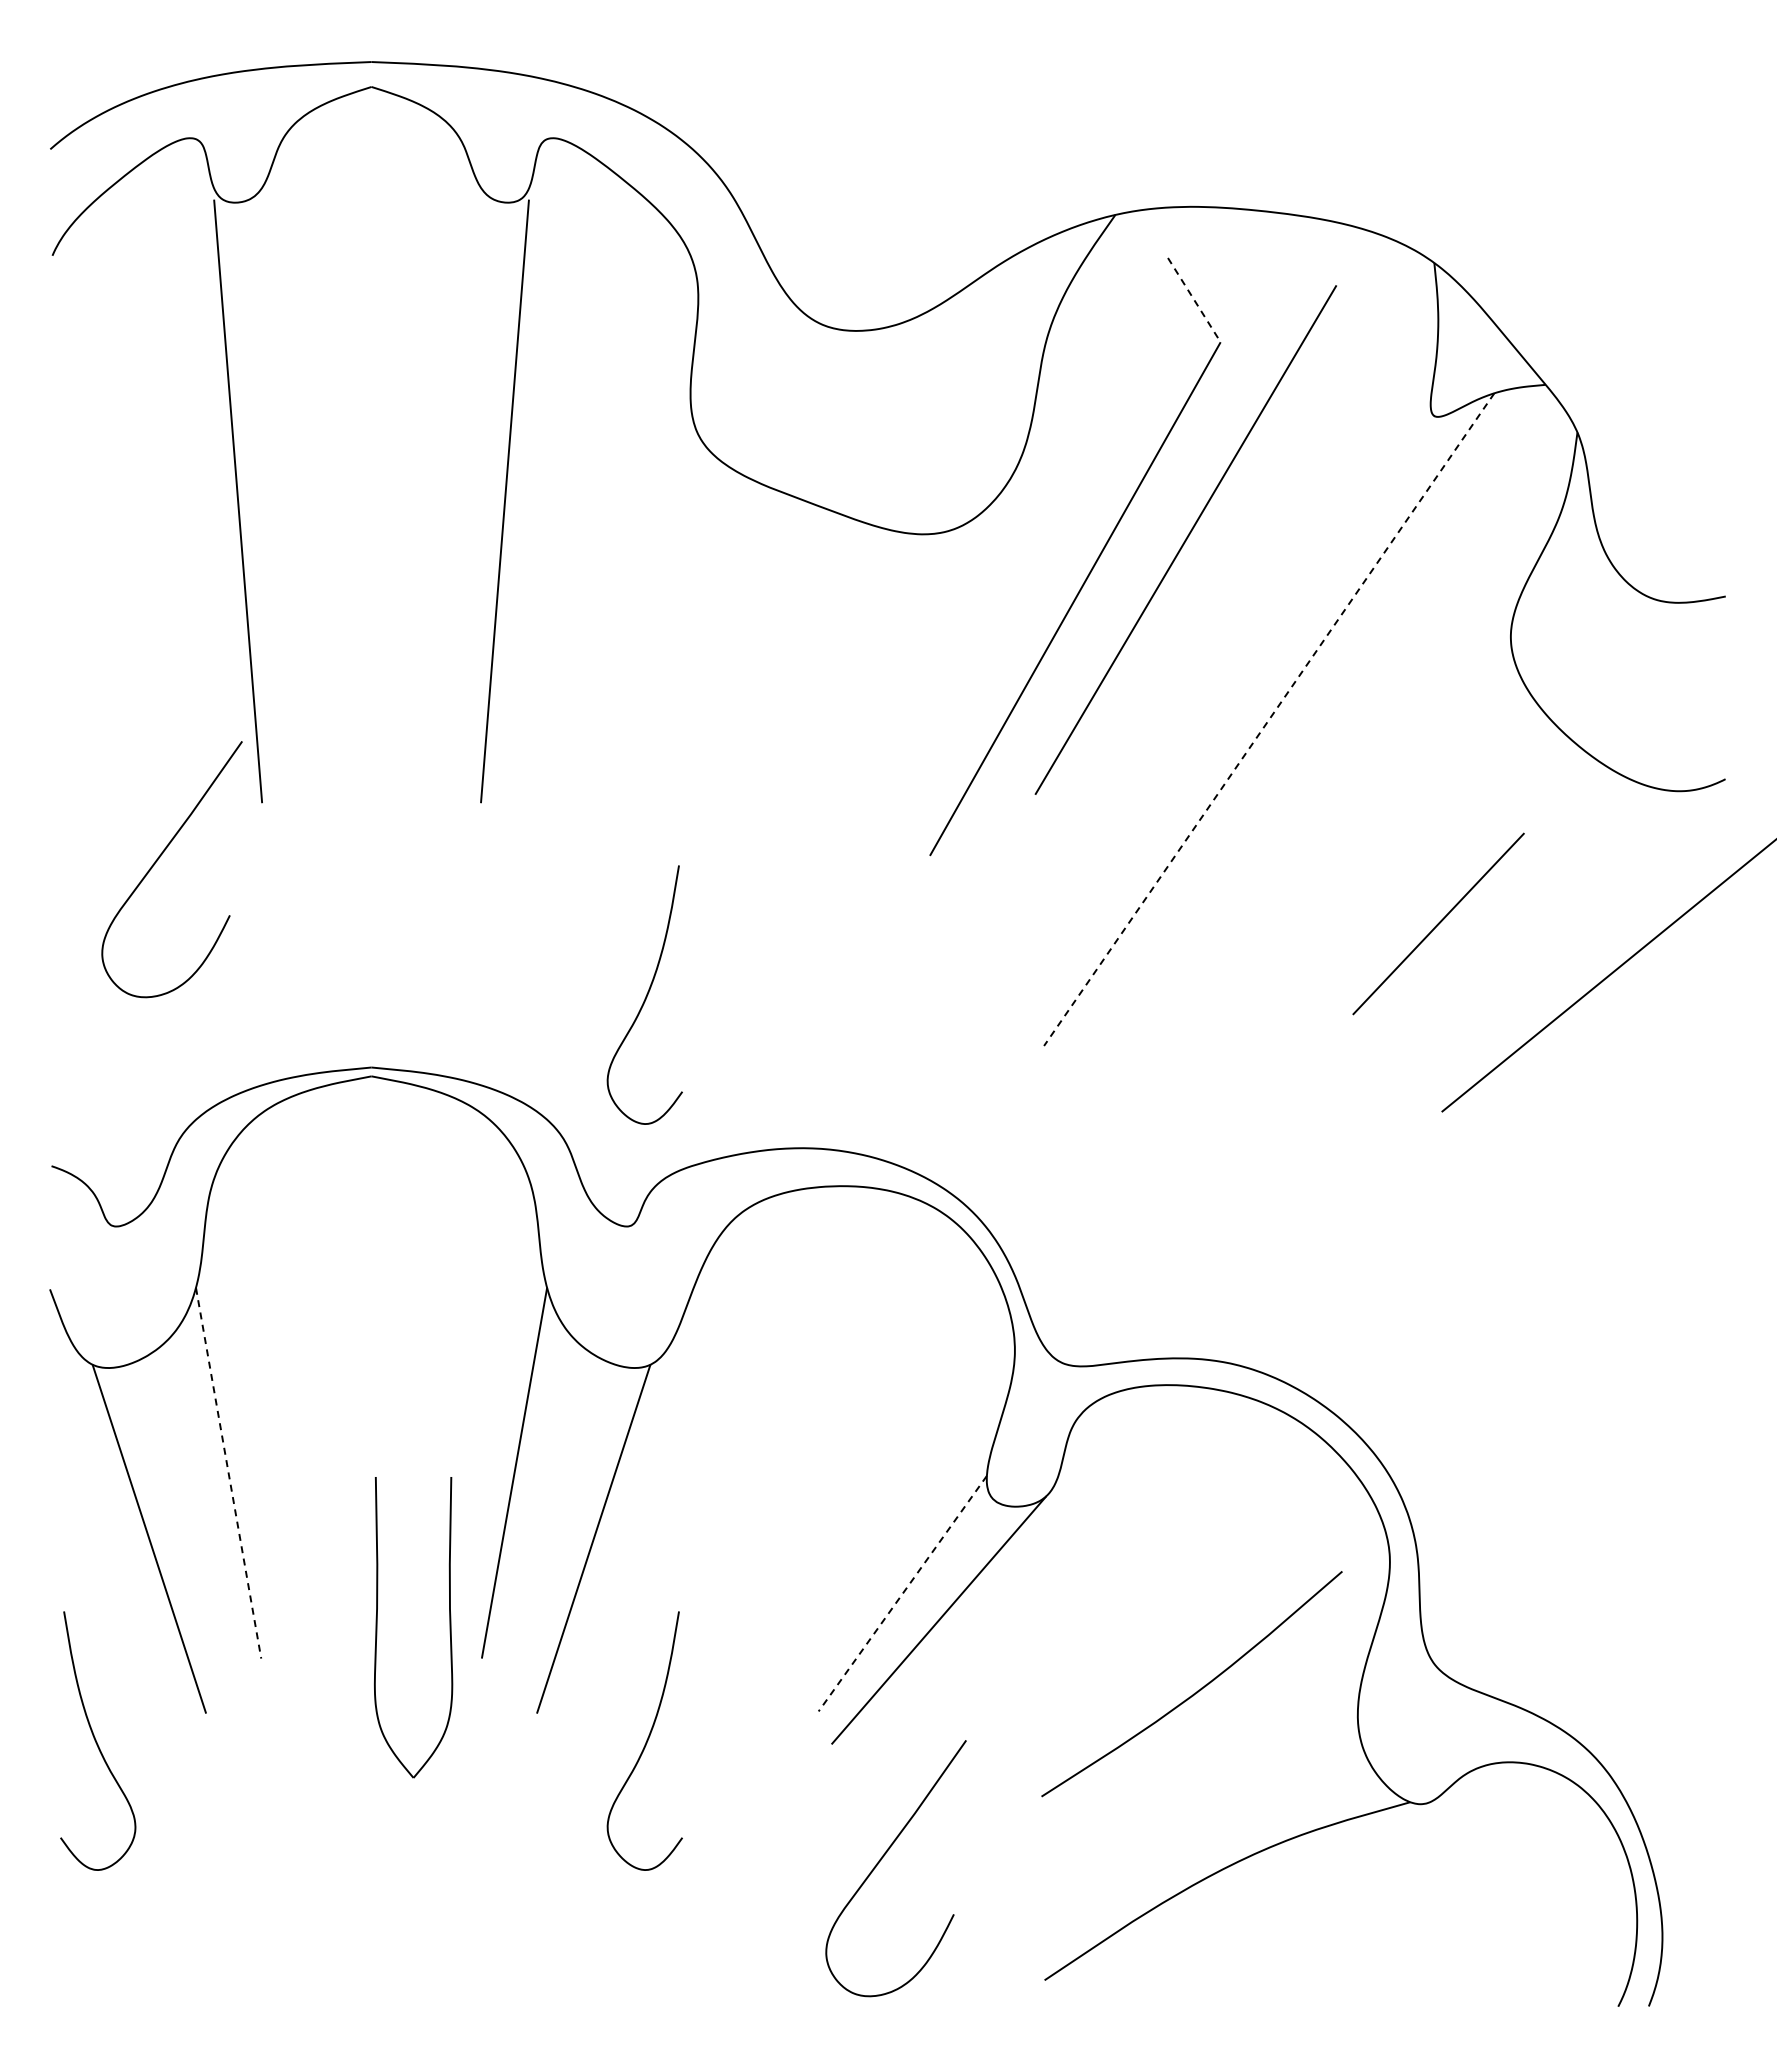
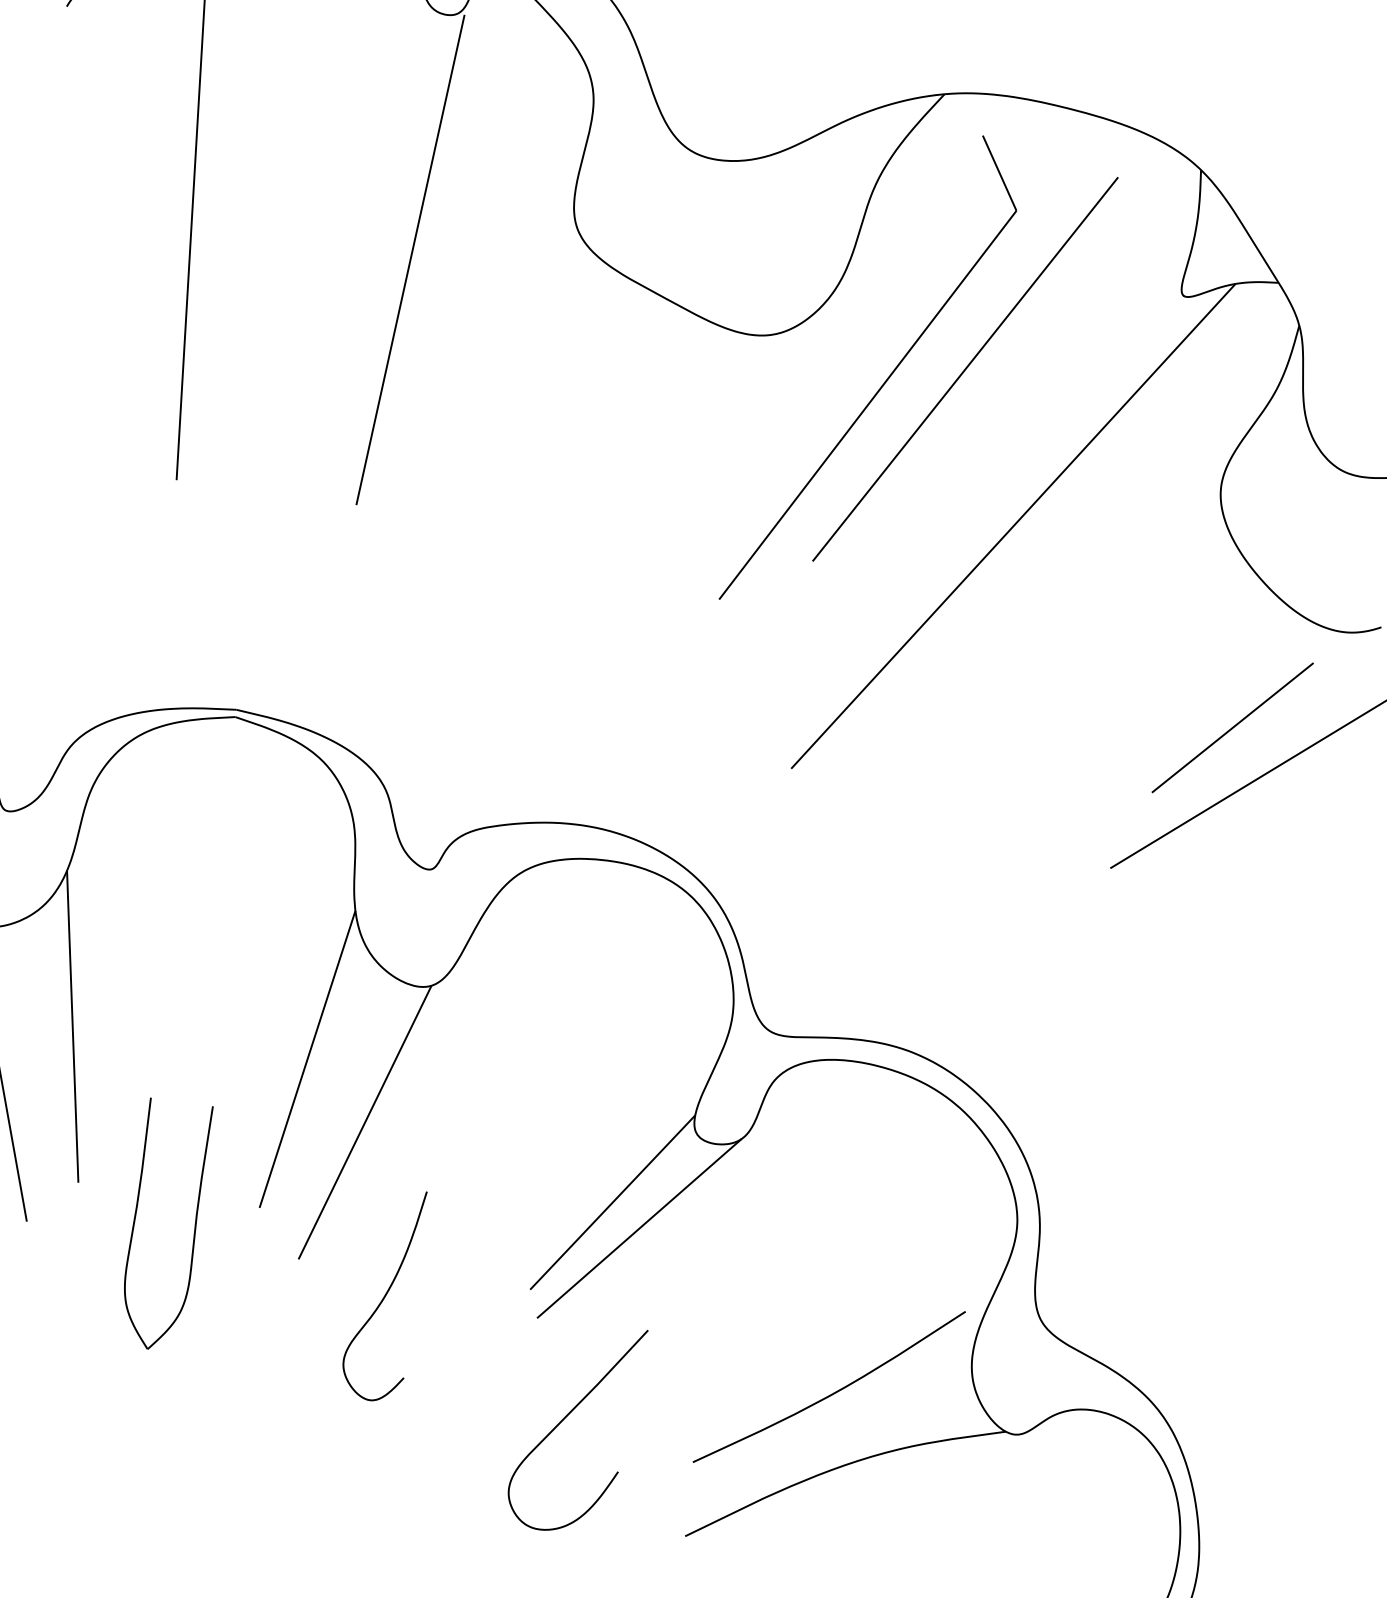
line: (1194, 300) -> (999, 173), dashed -> solid
line: (1268, 720) -> (1012, 526), dashed -> solid
curve: (157, 861) -> (84, 516), removed
line: (1438, 923) -> (1232, 727), moved
curve: (646, 994) -> (470, 681), removed
line: (228, 1473) -> (72, 1026), dashed -> solid
line: (902, 1593) -> (612, 1202), dashed -> solid
part: (377, 1627) -> (135, 1221), moved
curve: (1197, 1690) -> (833, 1392), moved

